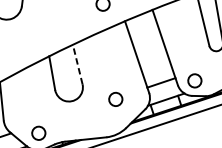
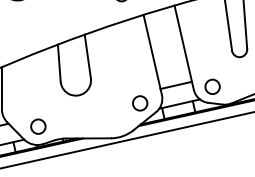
line: (77, 64) -> (87, 56), dashed -> solid
circle: (116, 99) -> (140, 103), moved

